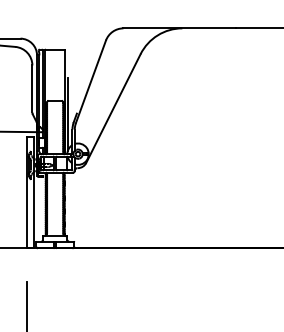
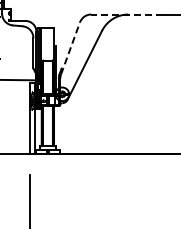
line: (180, 28) -> (127, 14), solid -> dashed
line: (90, 81) -> (70, 48), solid -> dashed

